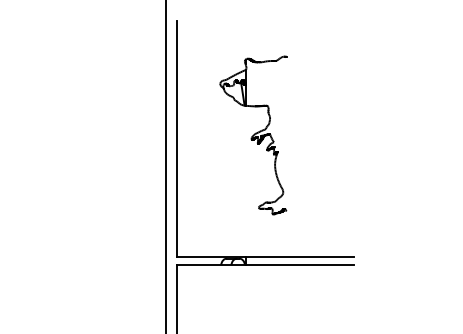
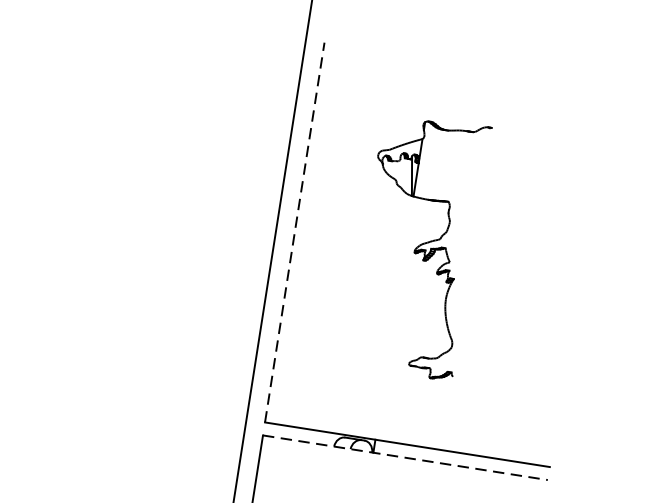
line: (177, 138) -> (295, 232), solid -> dashed
line: (265, 265) -> (405, 458), solid -> dashed

